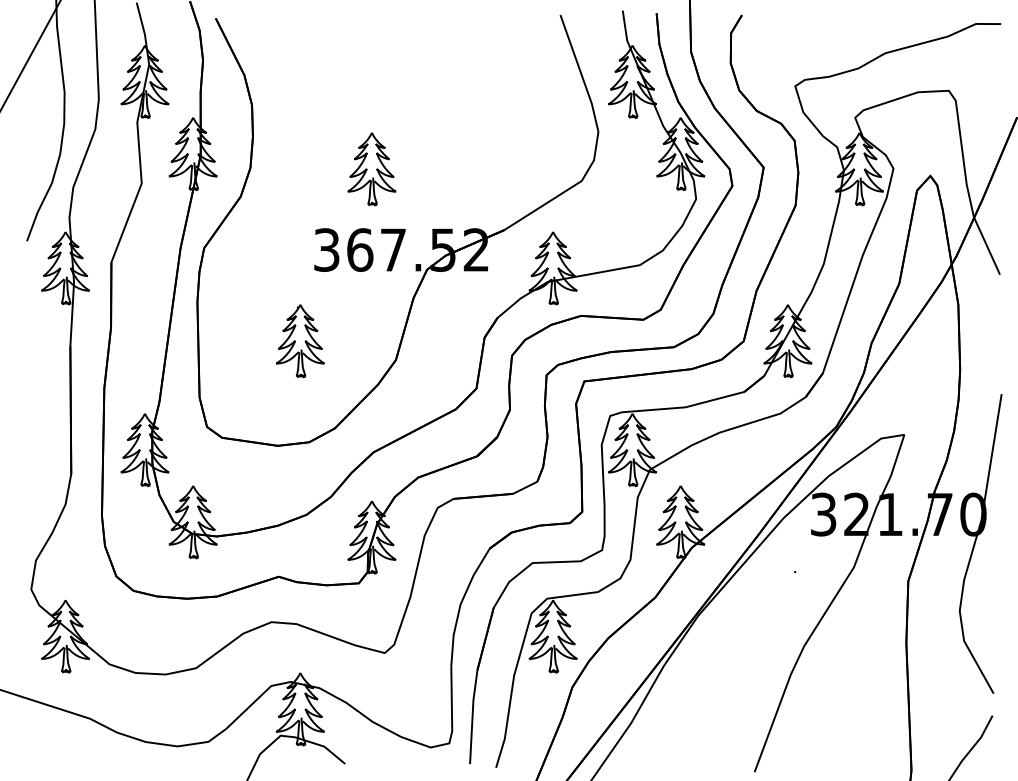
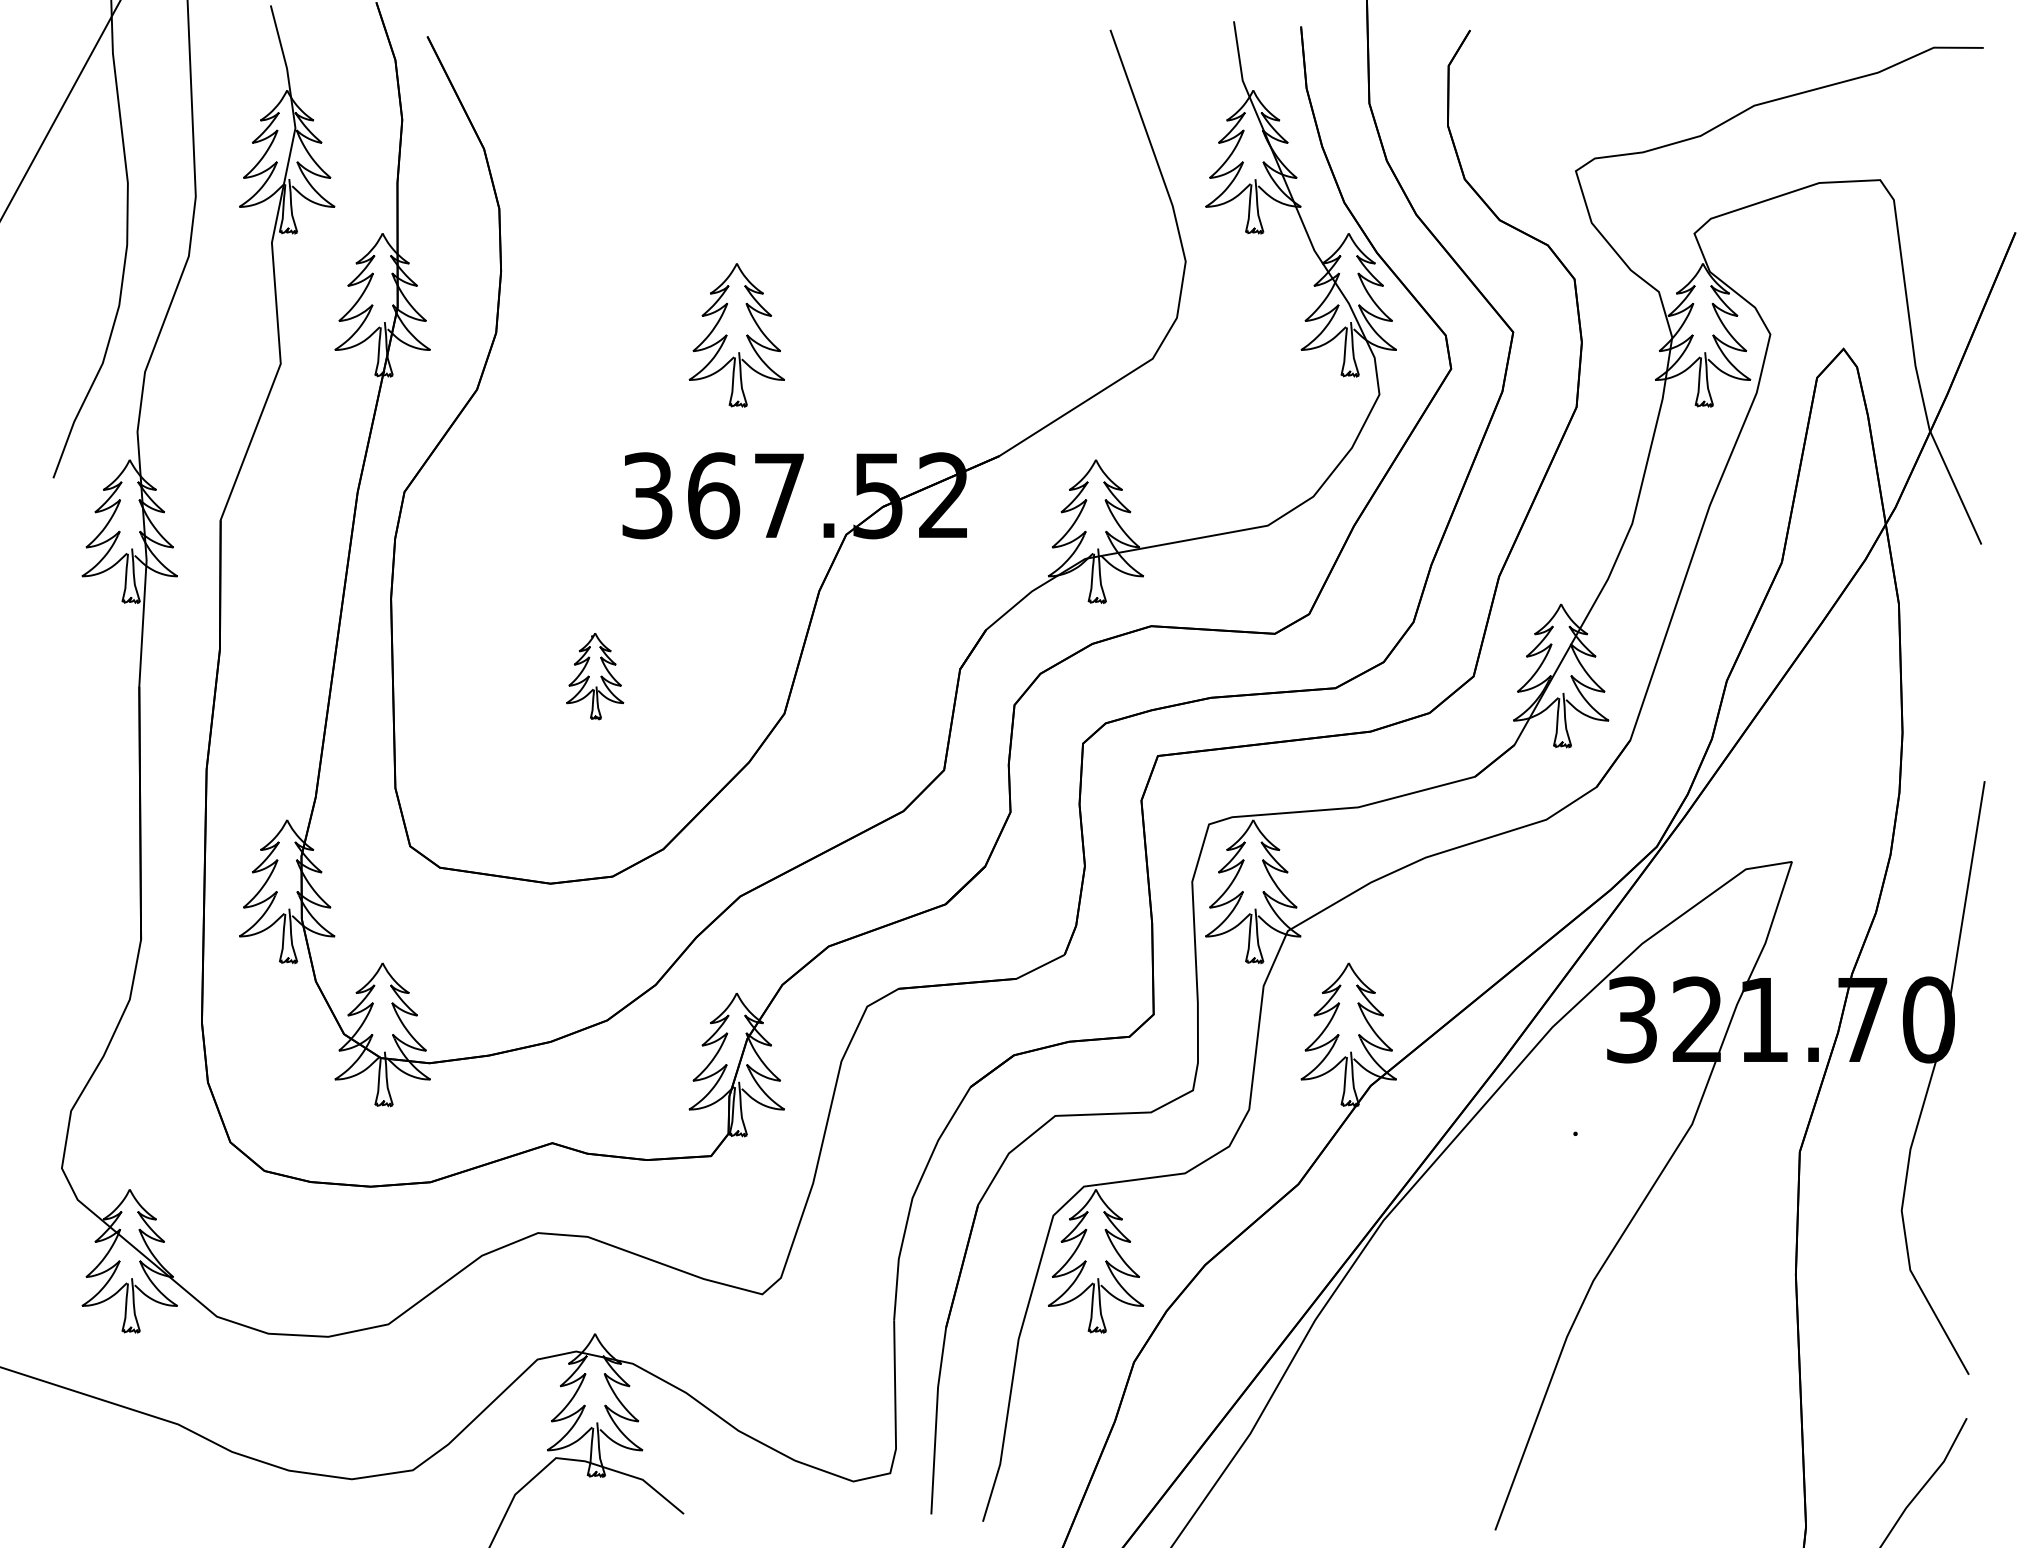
part: (300, 341) -> (595, 676), size x0.6

